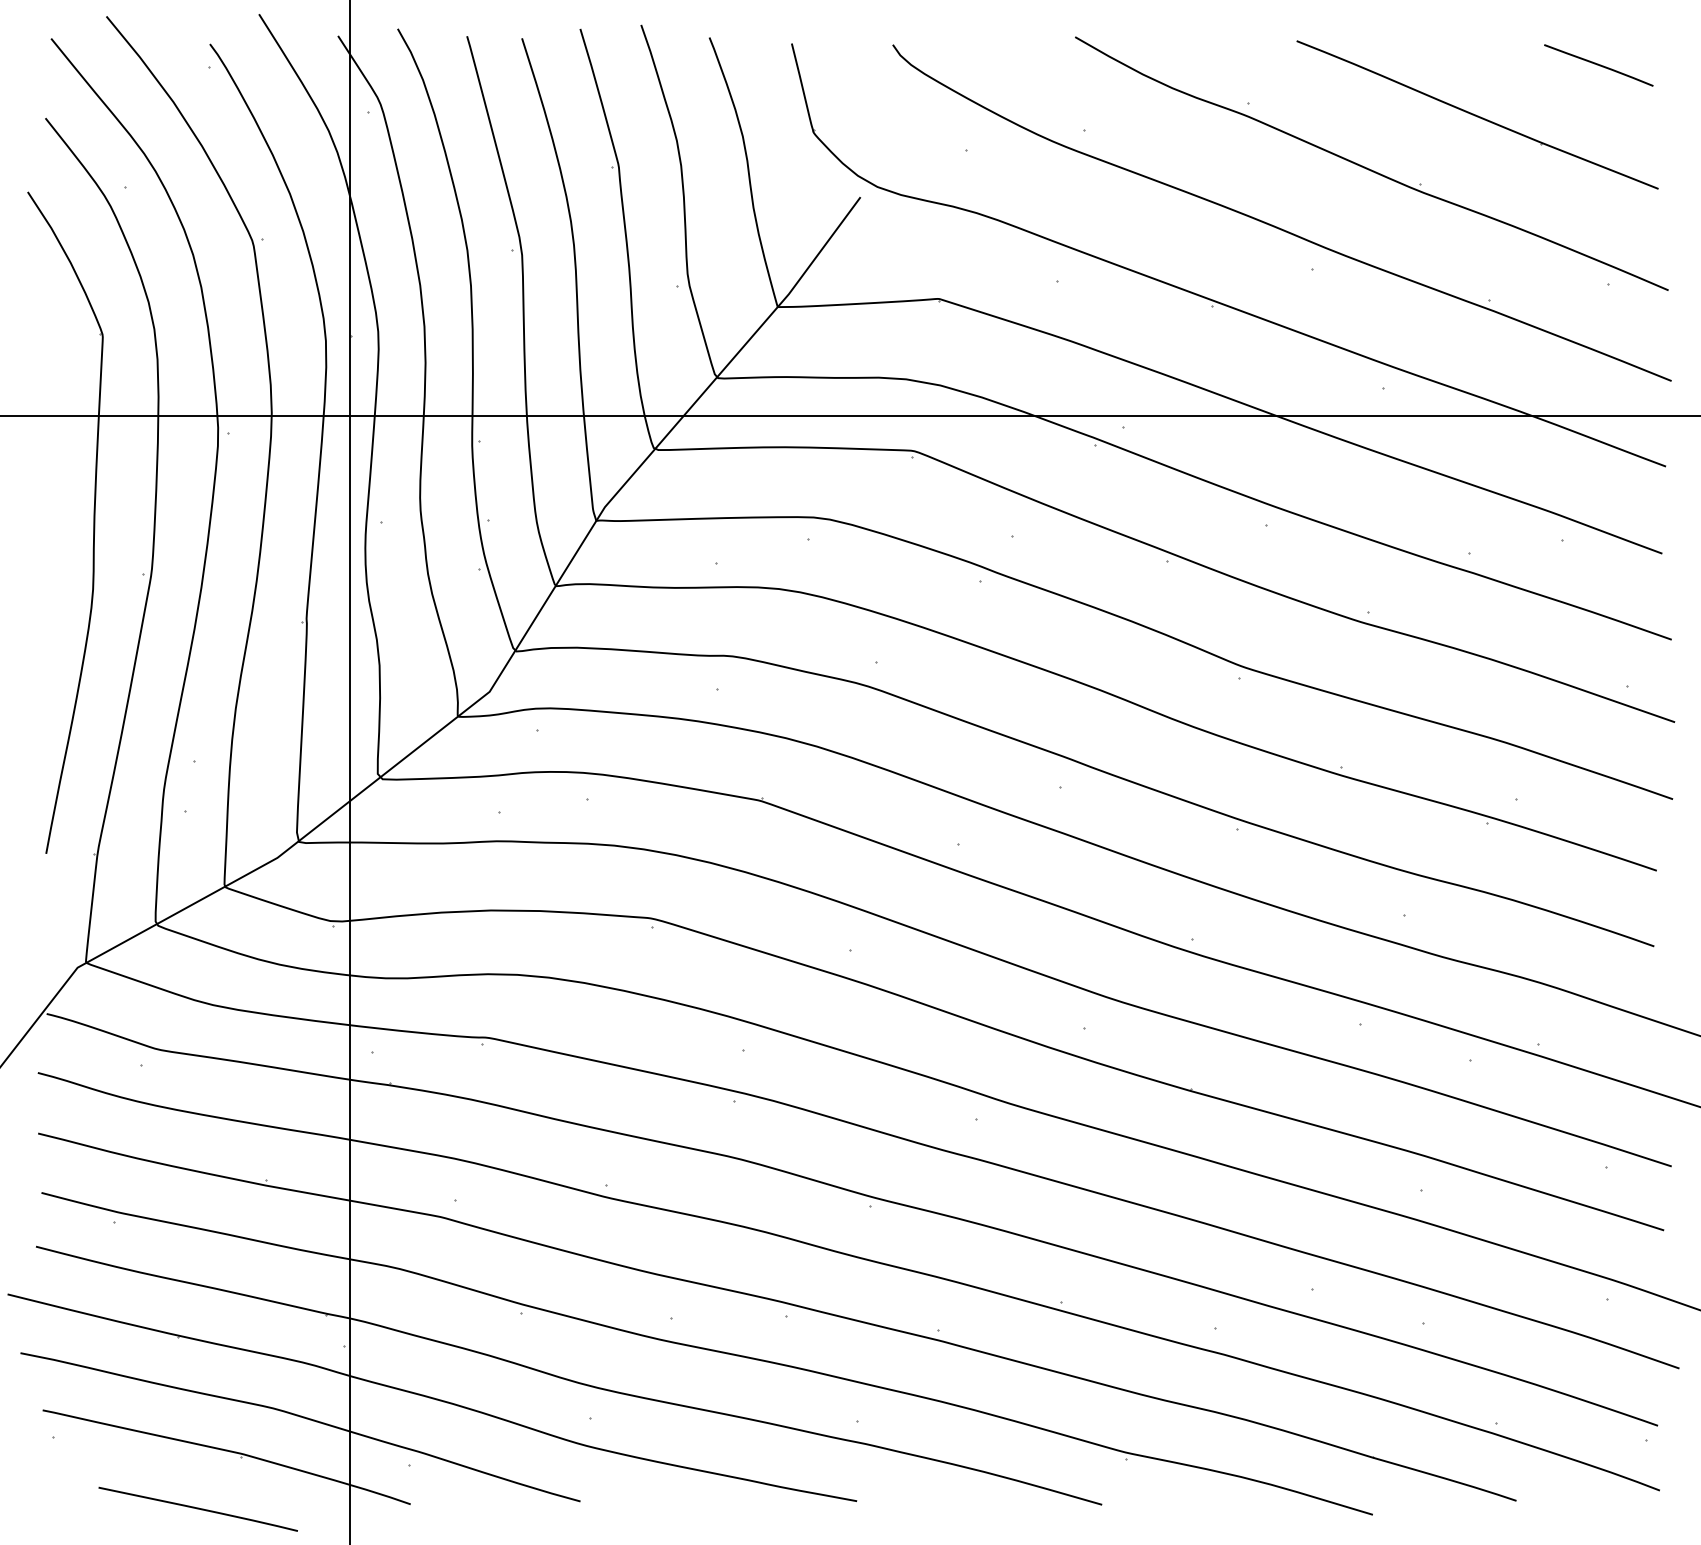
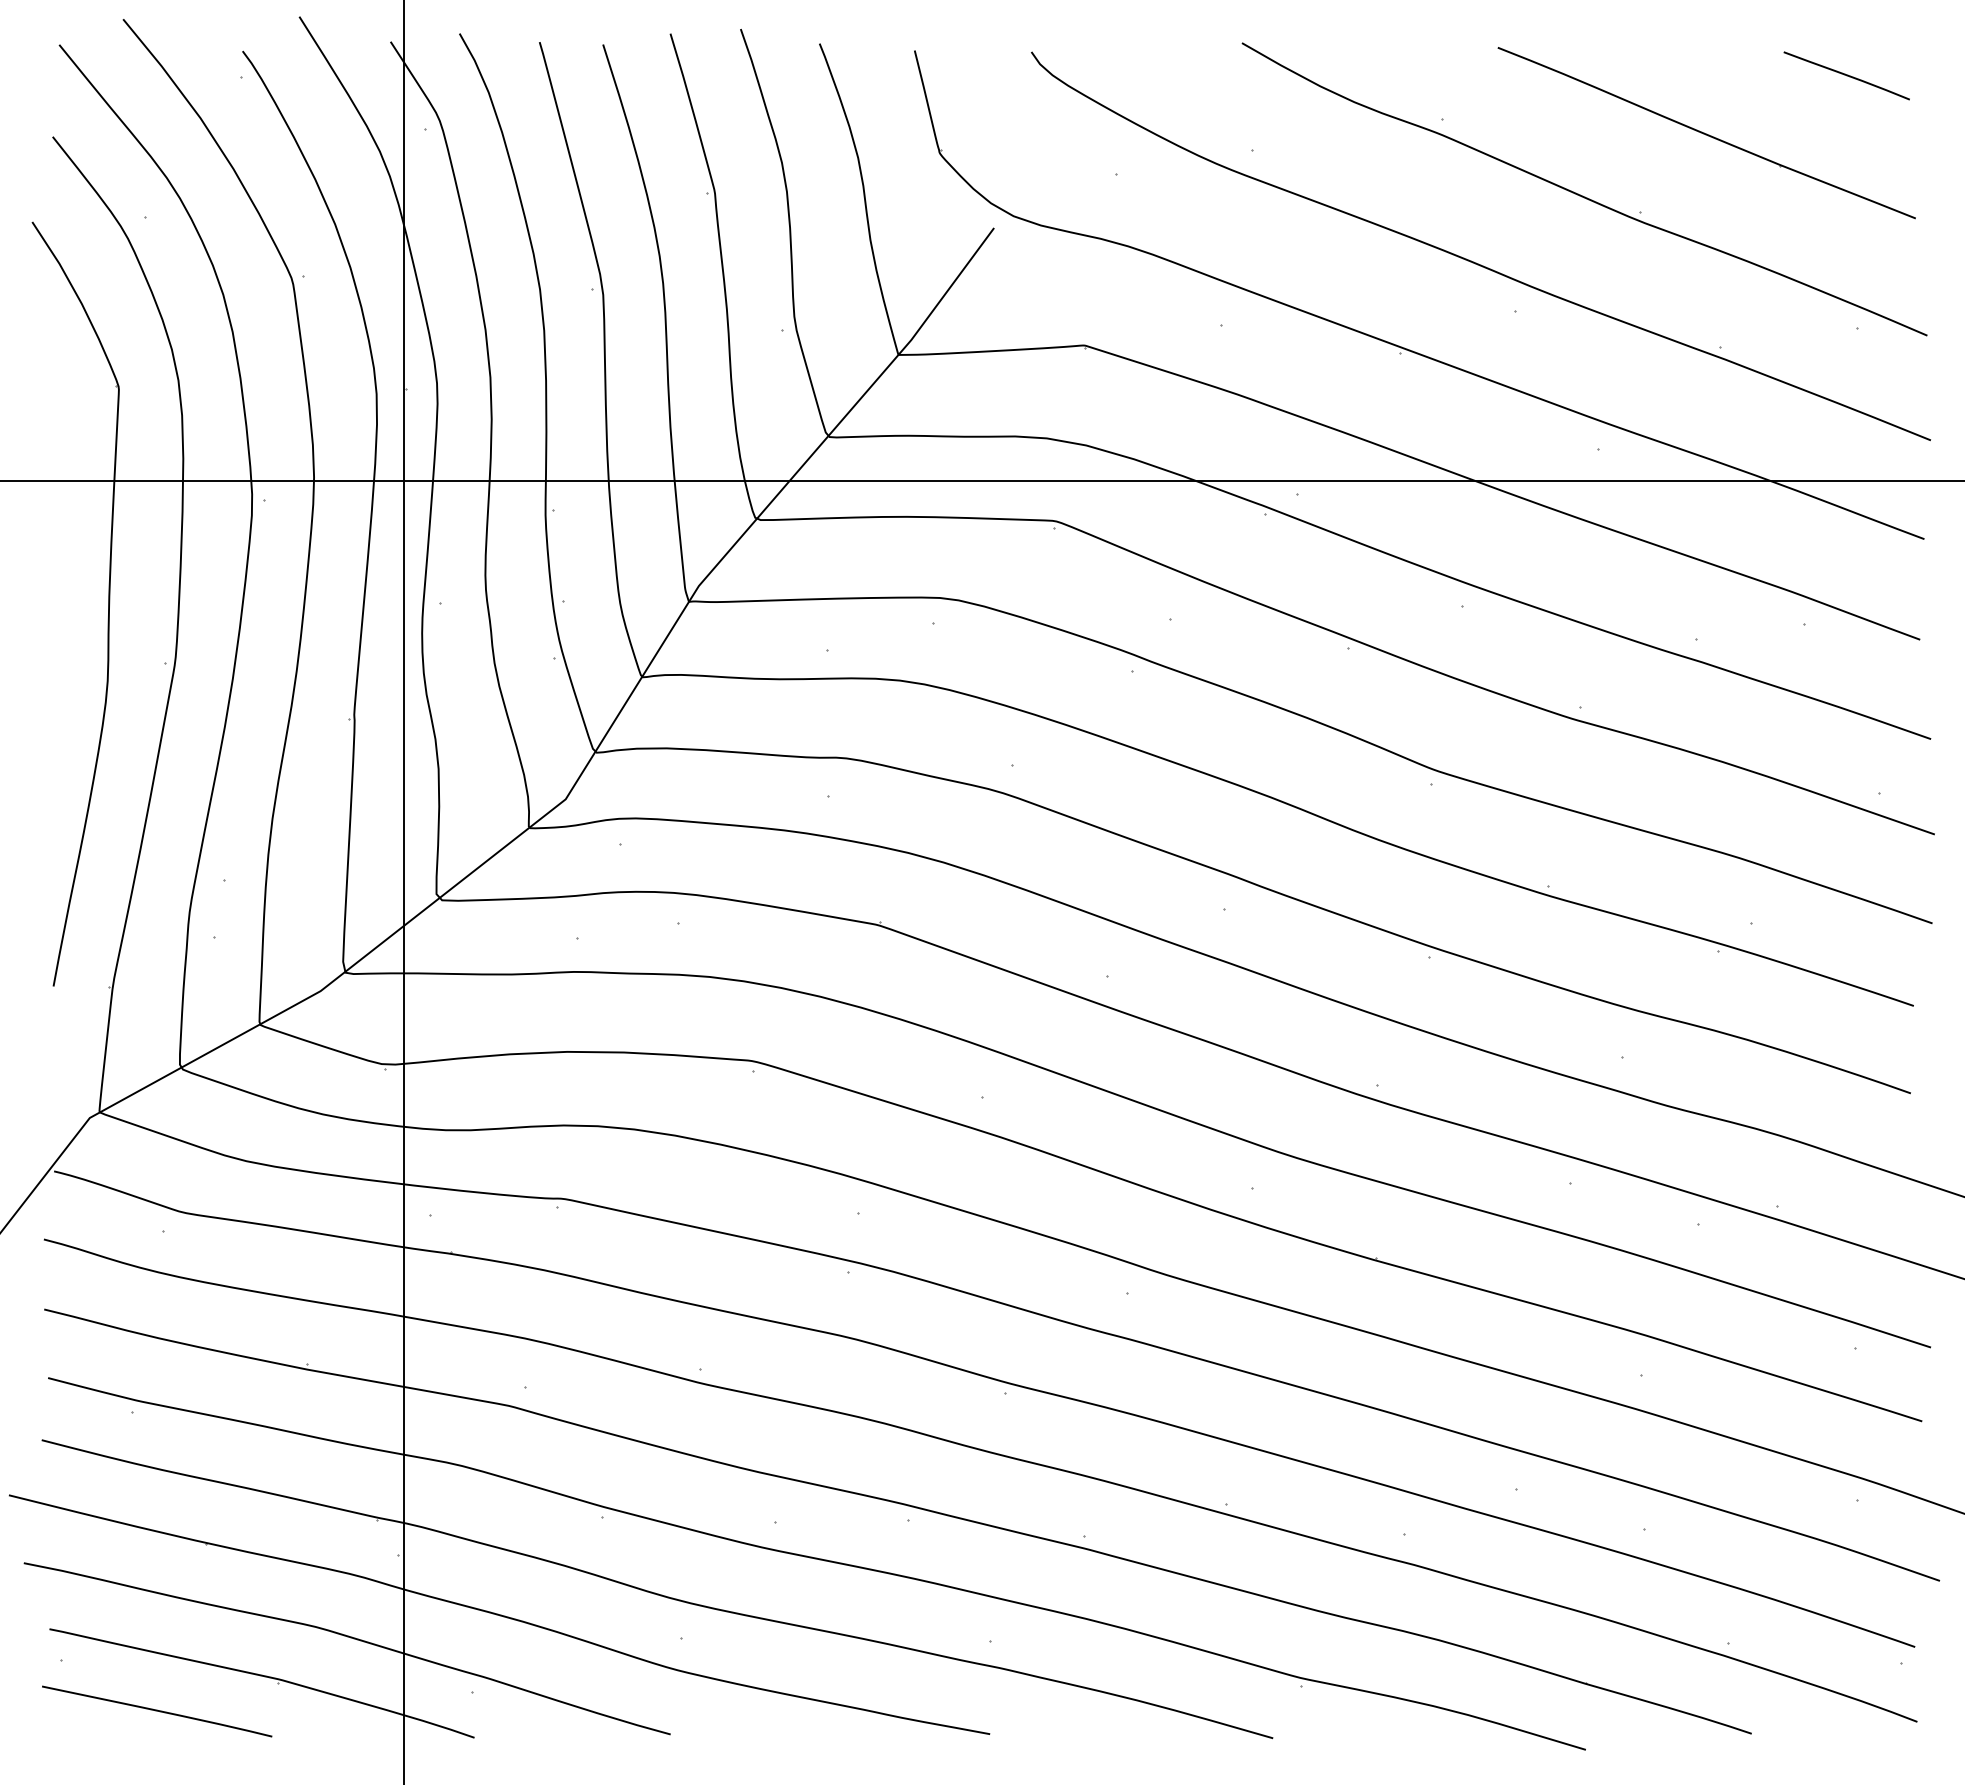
curve: (198, 1509) -> (157, 1711), moved

